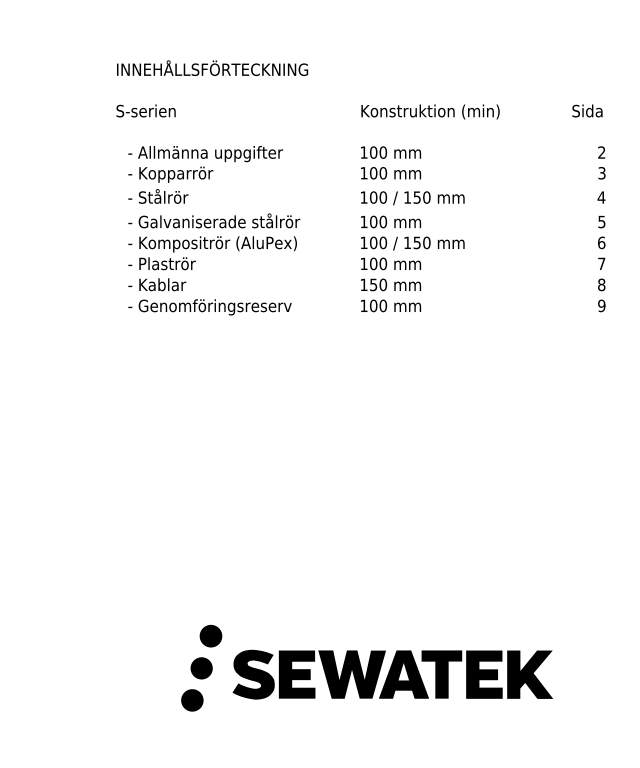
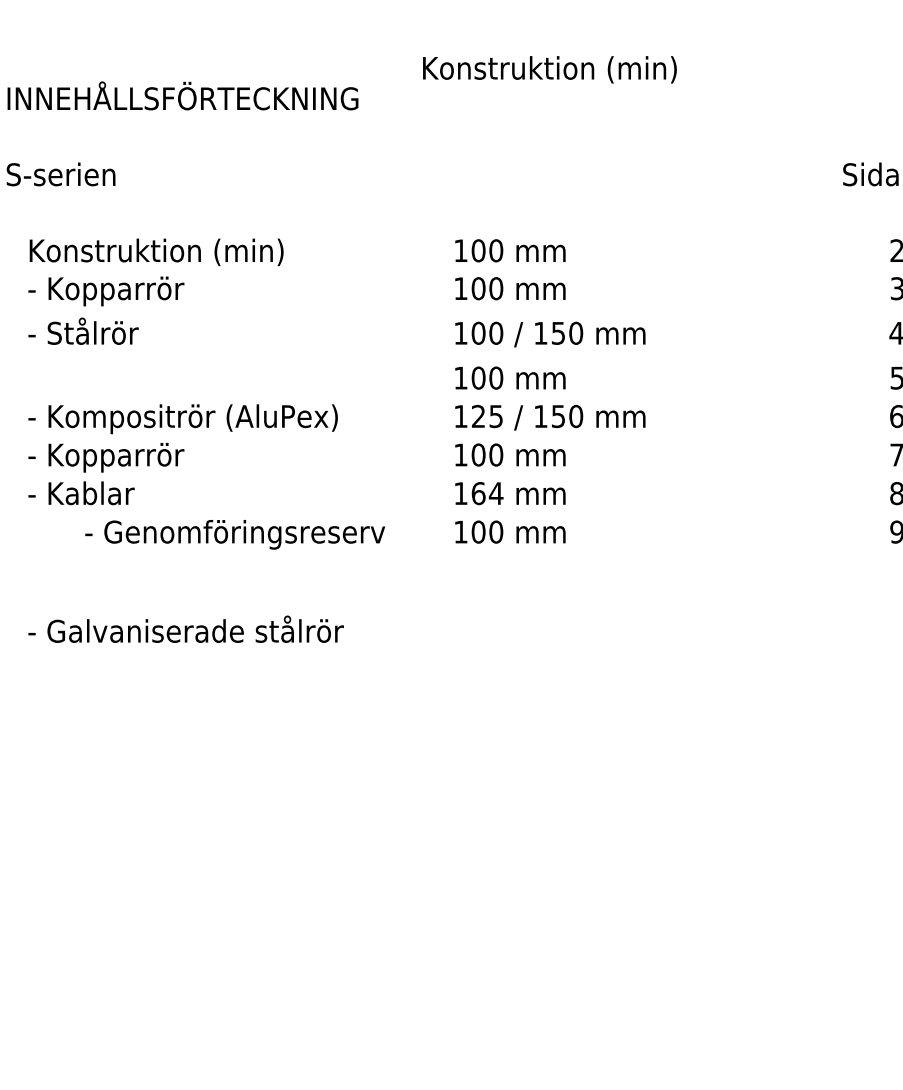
text: (430, 111) -> (549, 68), moved
text: (205, 154) -> (170, 254), - Allmänna uppgifter -> Konstruktion (min)
text: (214, 220) -> (186, 628), moved
text: (378, 242) -> (487, 415), 100 -> 125
text: (176, 265) -> (116, 457), - Plaströr -> - Kopparrör
text: (378, 284) -> (487, 492), 150 -> 164
text: (209, 307) -> (234, 535), moved

